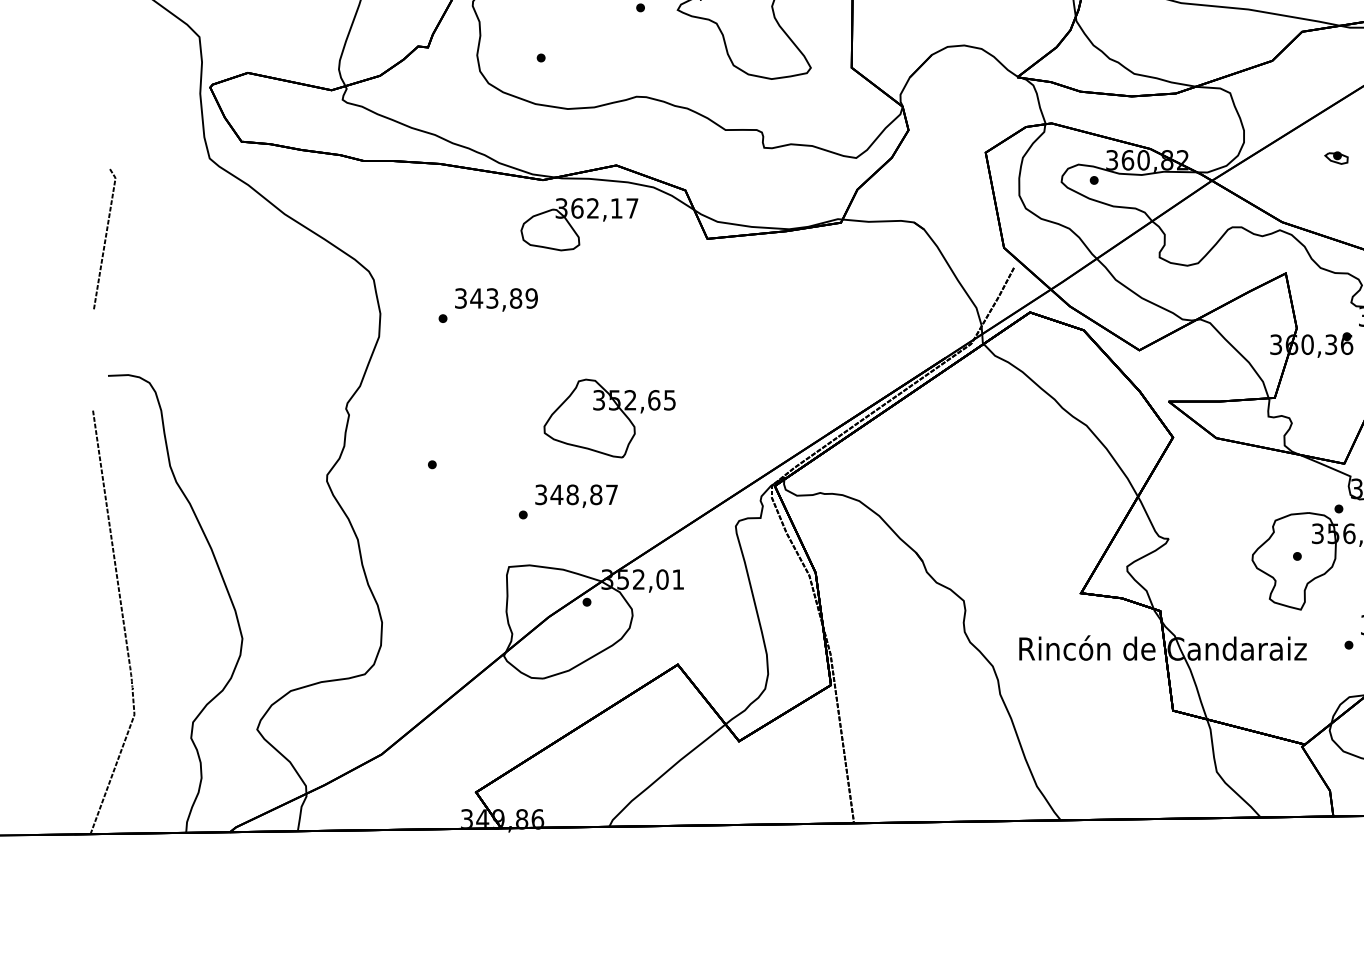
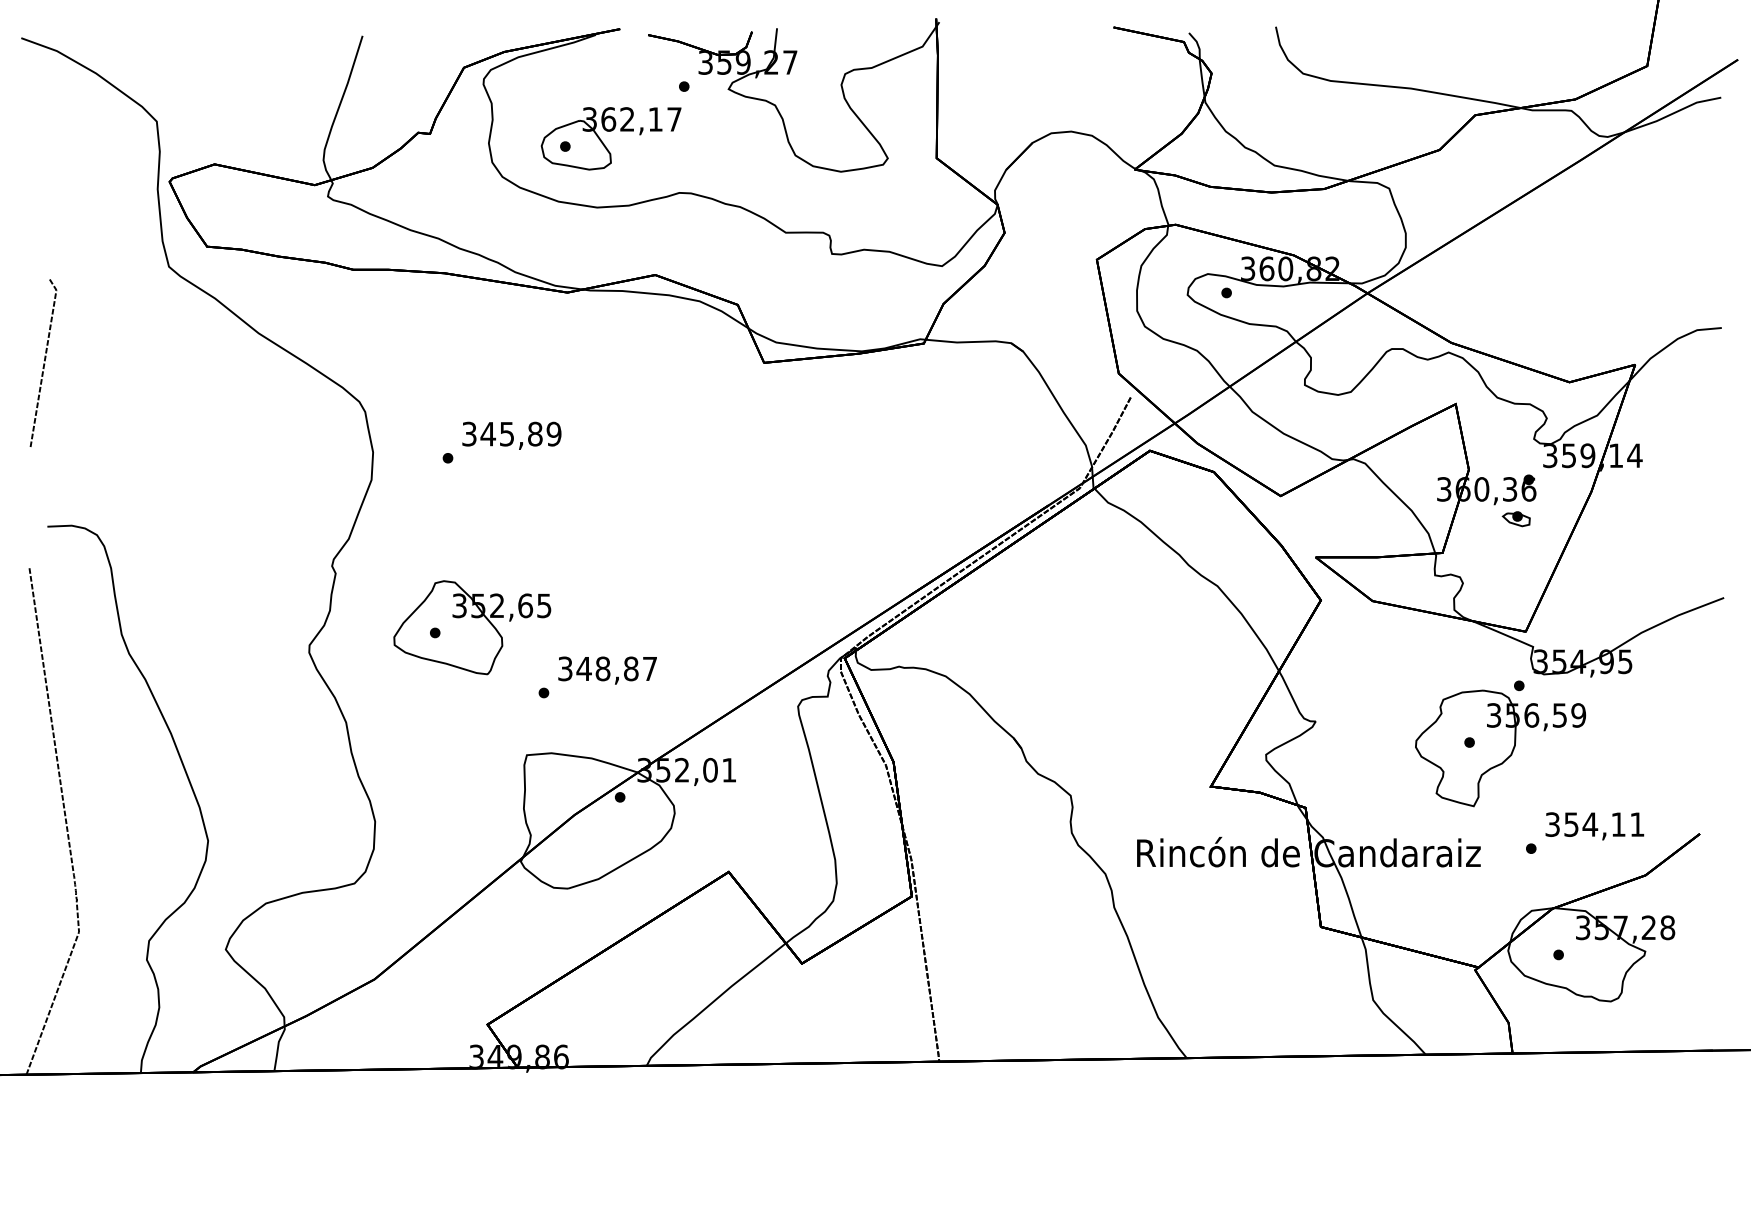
part: (1335, 158) -> (1515, 519), moved
part: (578, 218) -> (610, 131), moved
text: (492, 297) -> (507, 433), 343,89 -> 345,89
part: (609, 418) -> (472, 627), moved

